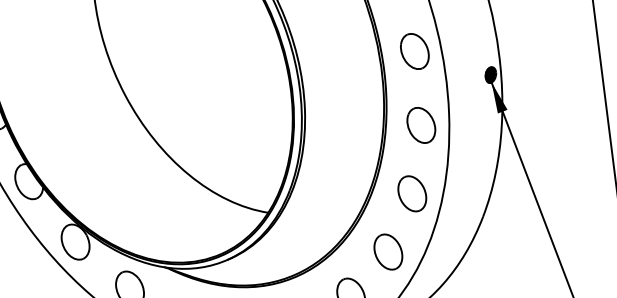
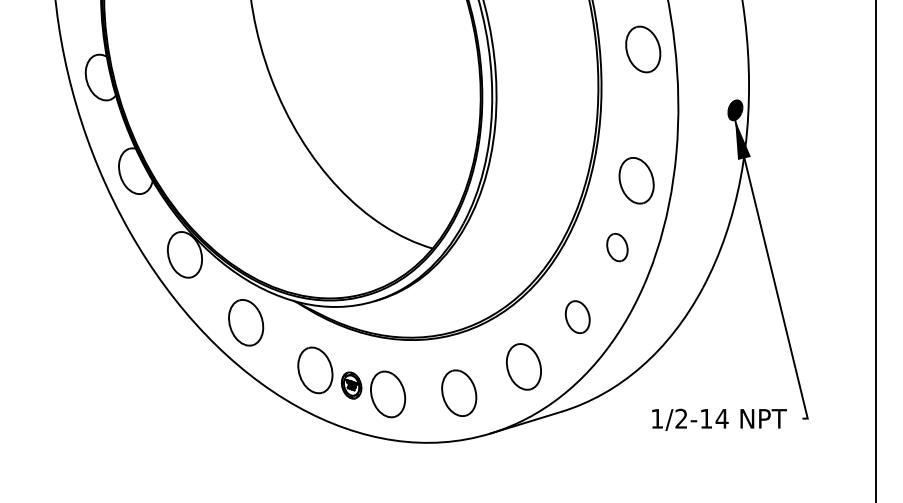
part: (415, 51) -> (643, 49), moved
part: (421, 125) -> (636, 180), moved
part: (412, 193) -> (617, 247), size x0.6
part: (388, 251) -> (577, 316), size x0.7

